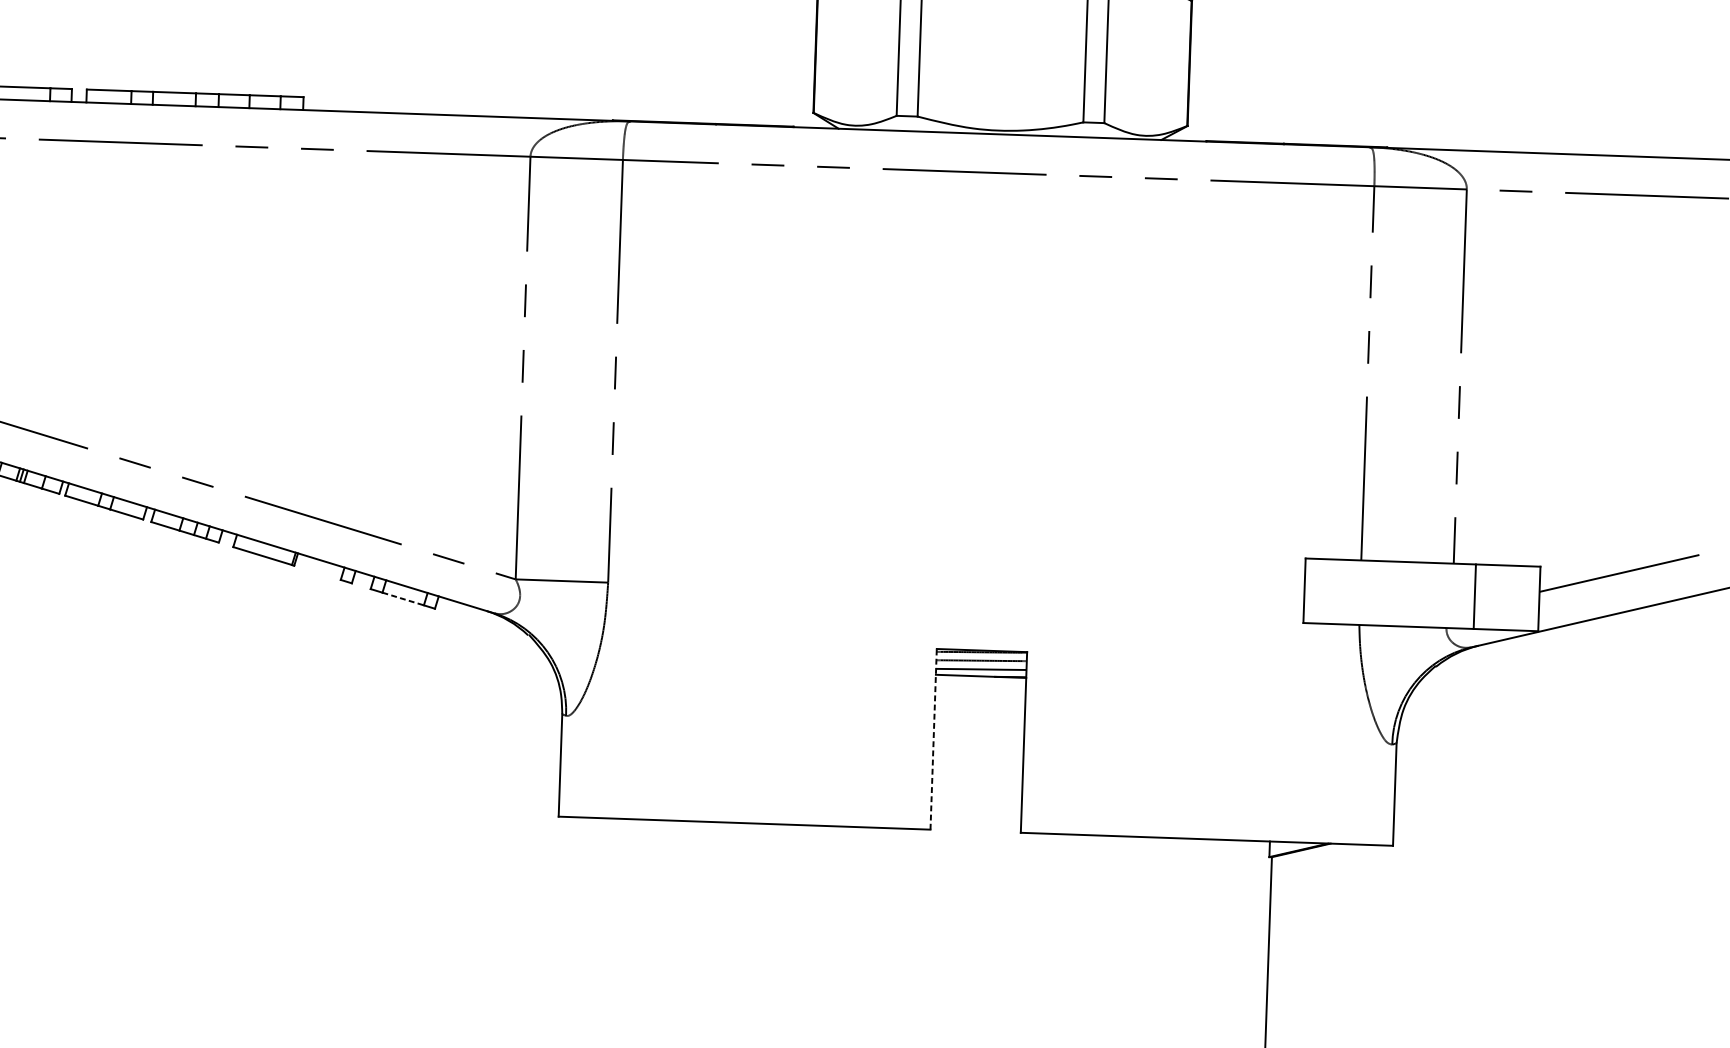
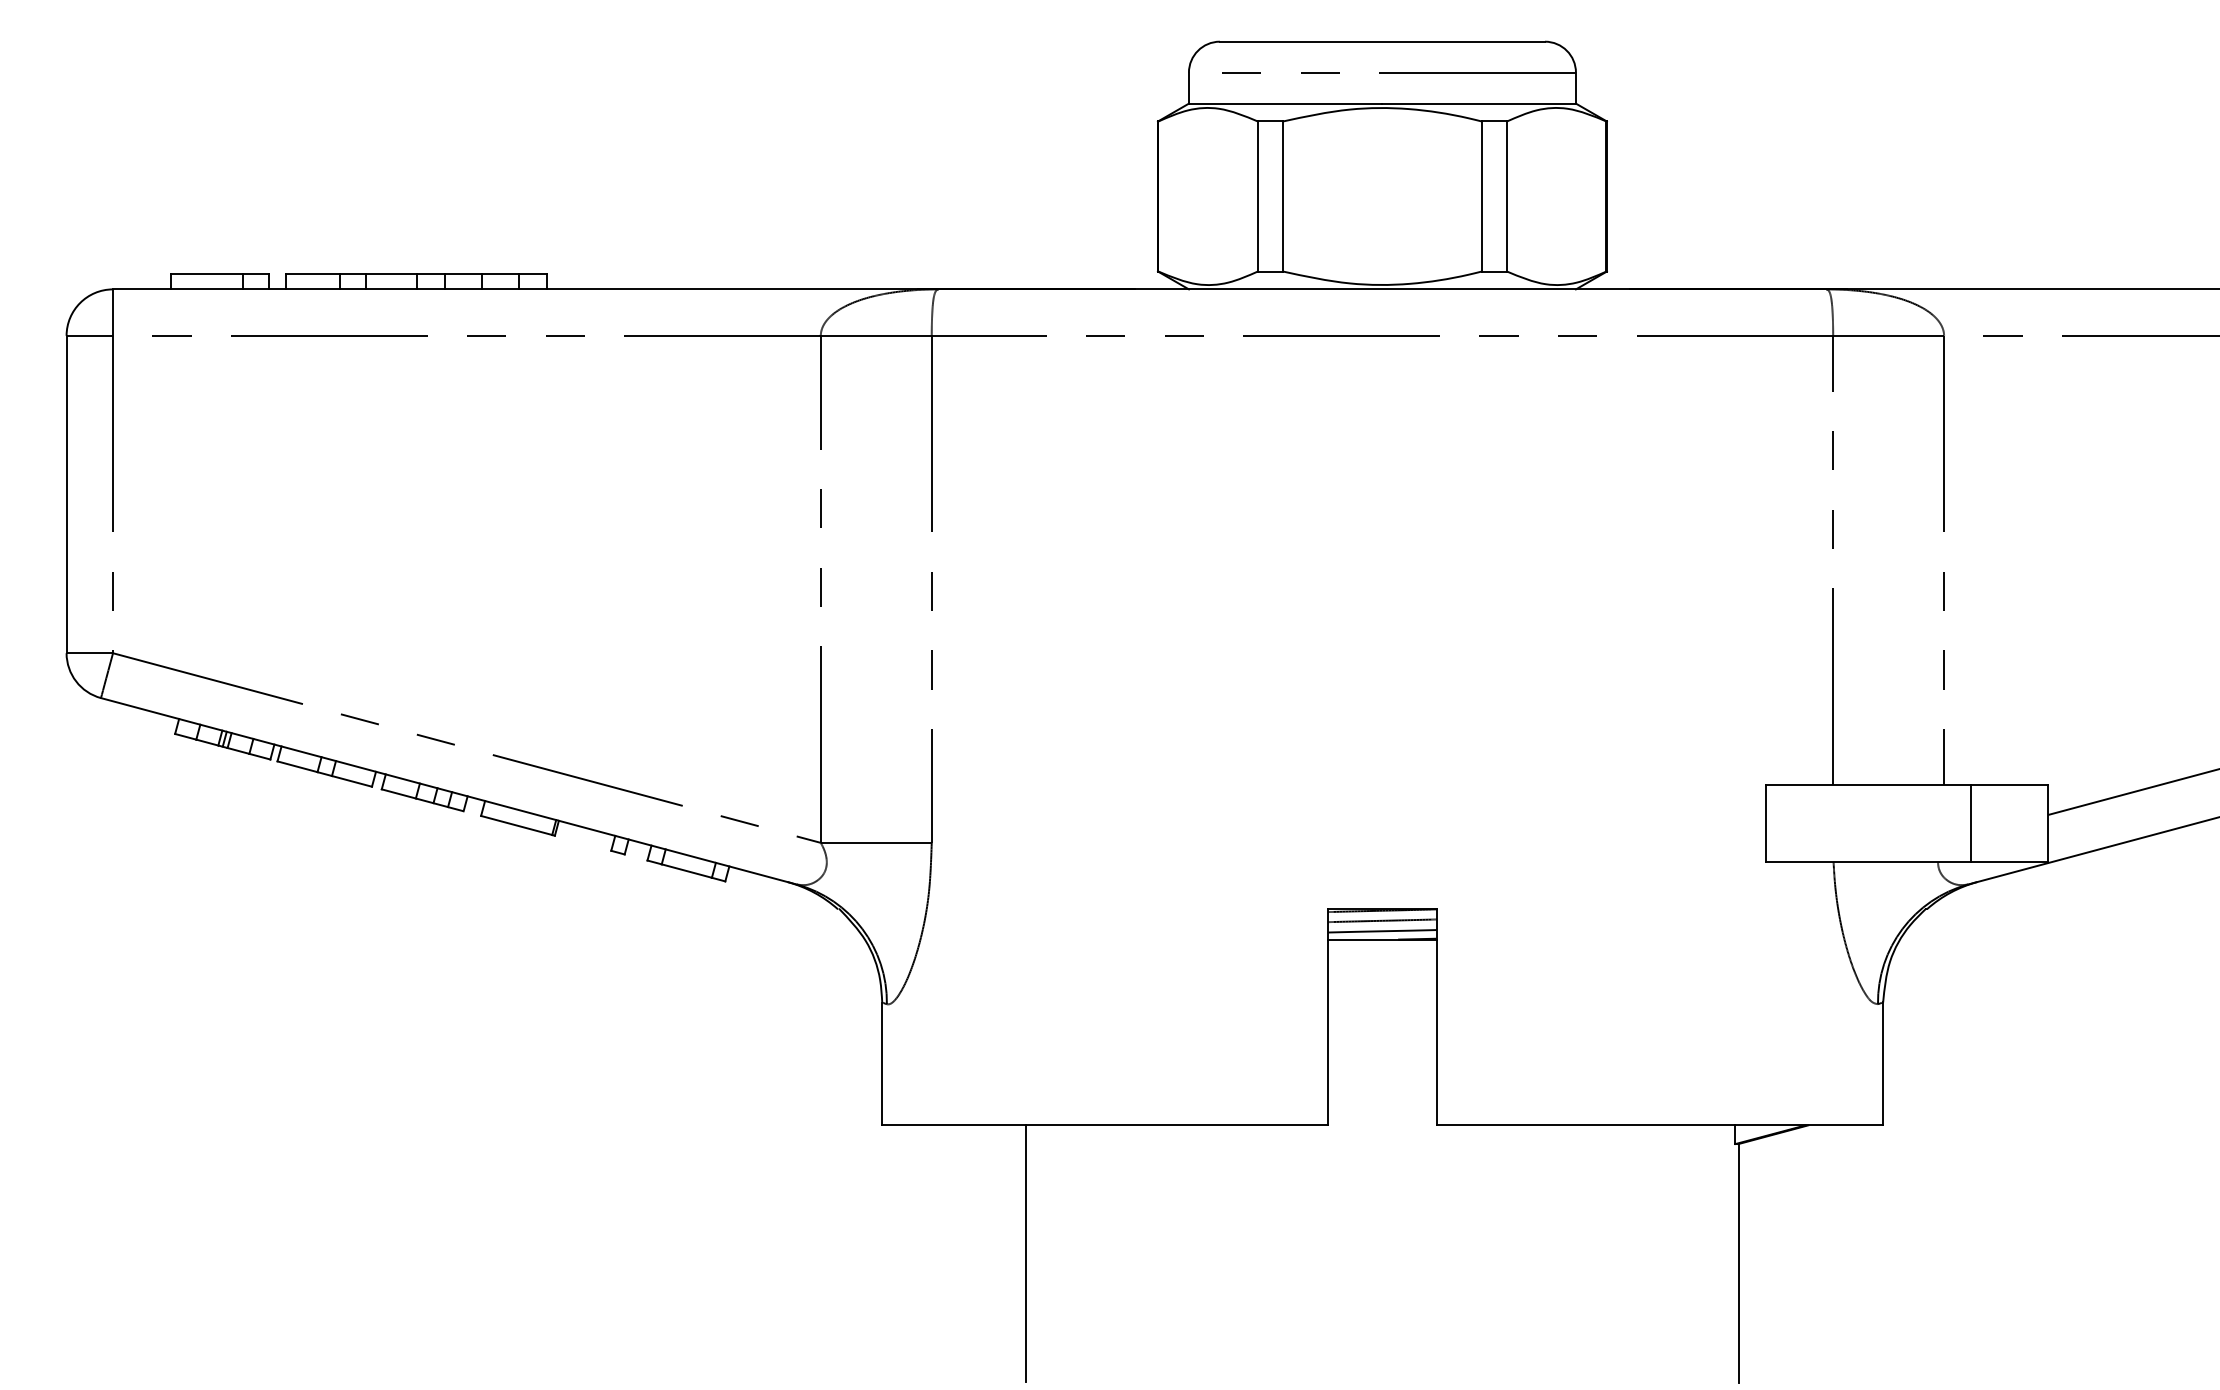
line: (402, 599) -> (686, 871), dashed -> solid
line: (933, 738) -> (1328, 1016), dashed -> solid
line: (675, 927) -> (1026, 1253), added

